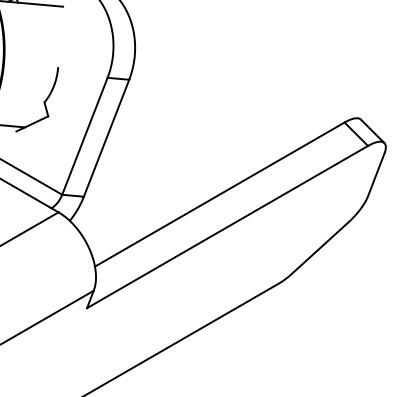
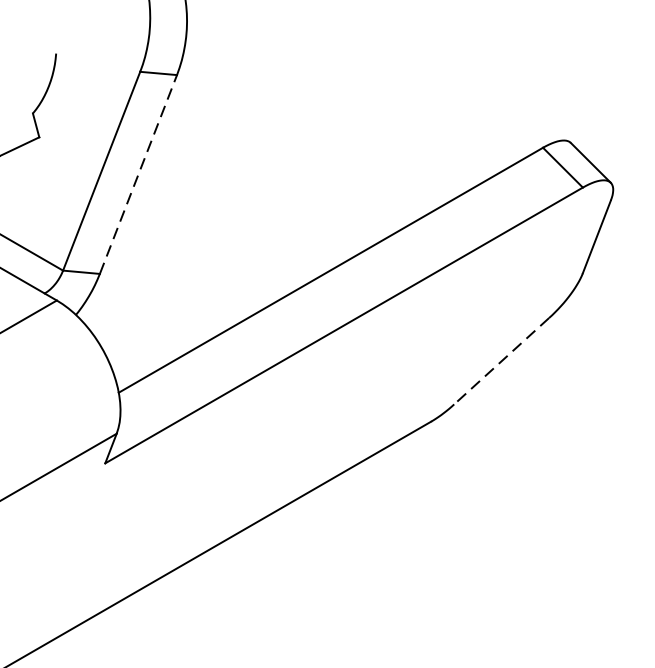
line: (106, 138) -> (138, 174), solid -> dashed
line: (320, 248) -> (502, 361), solid -> dashed

